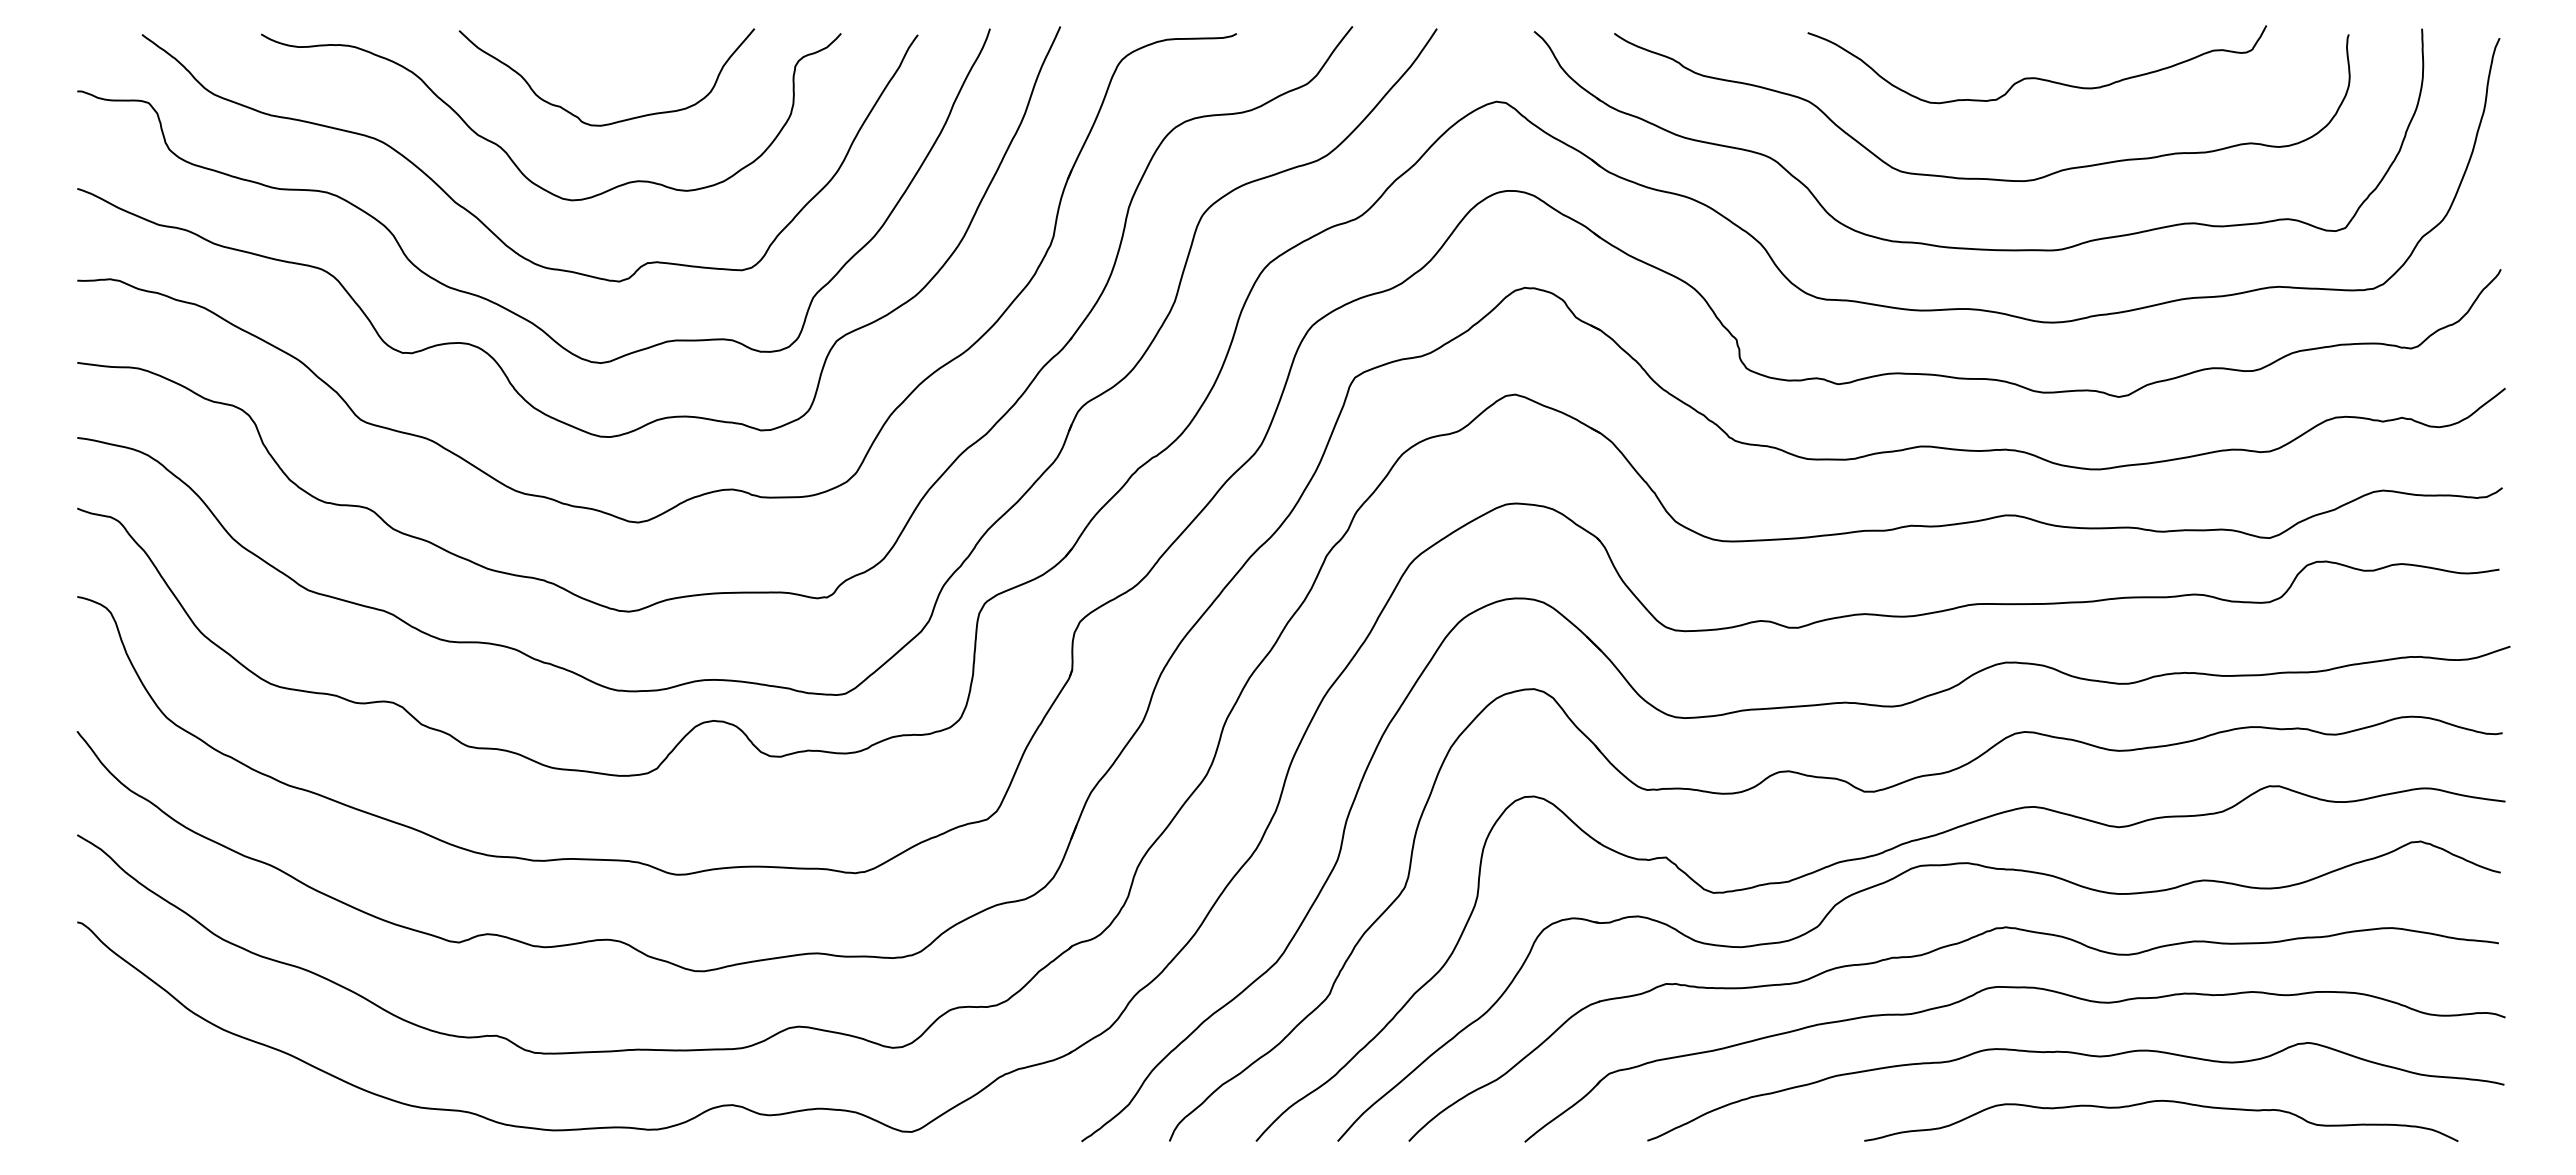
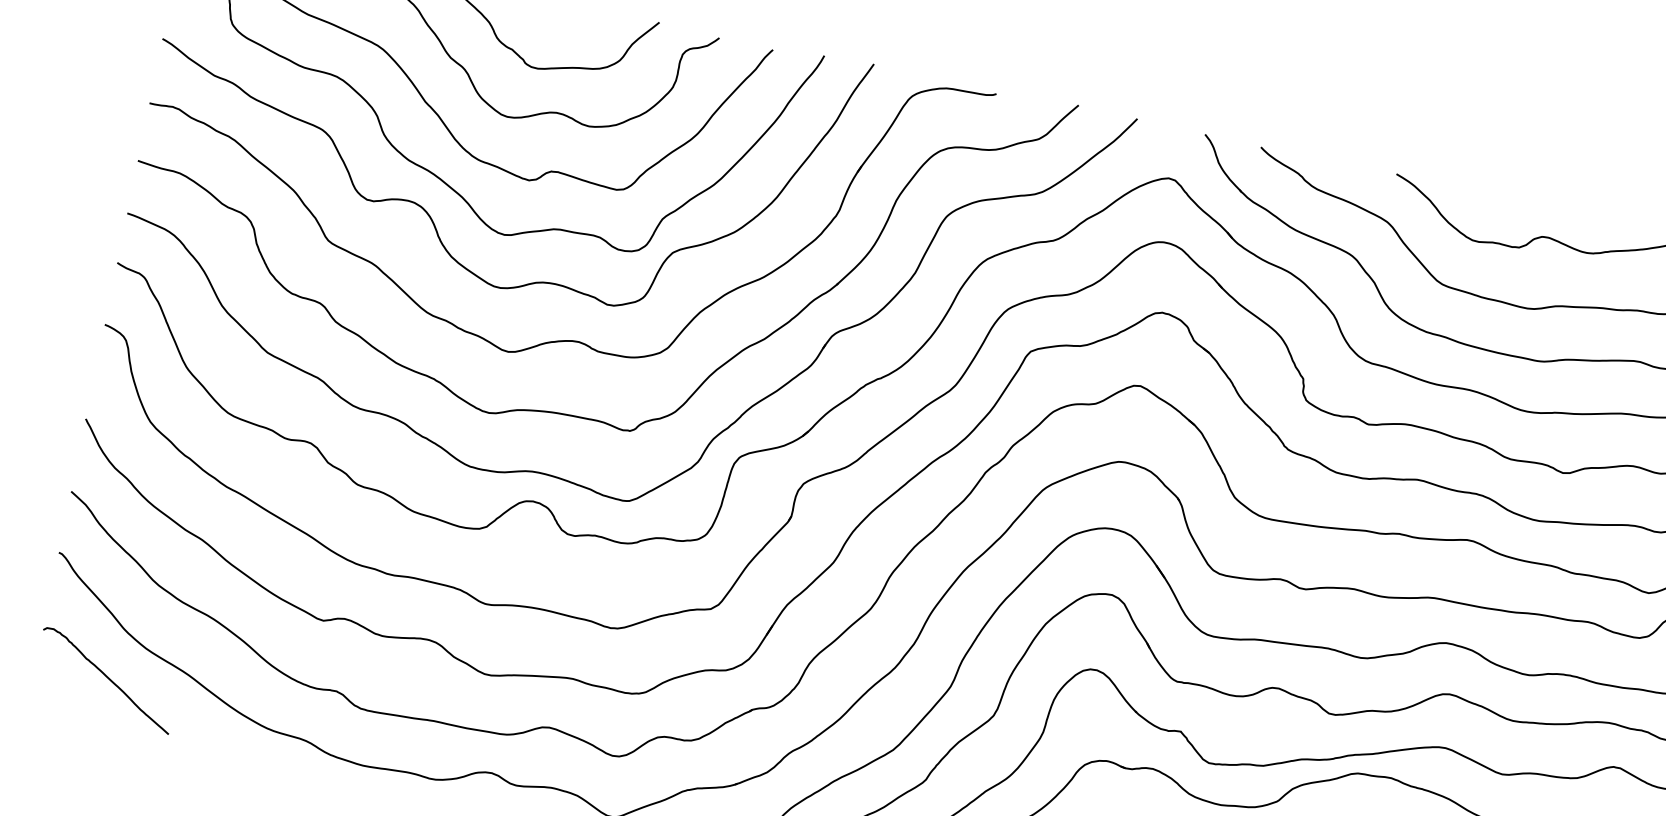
curve: (178, 1081) -> (107, 678), added

